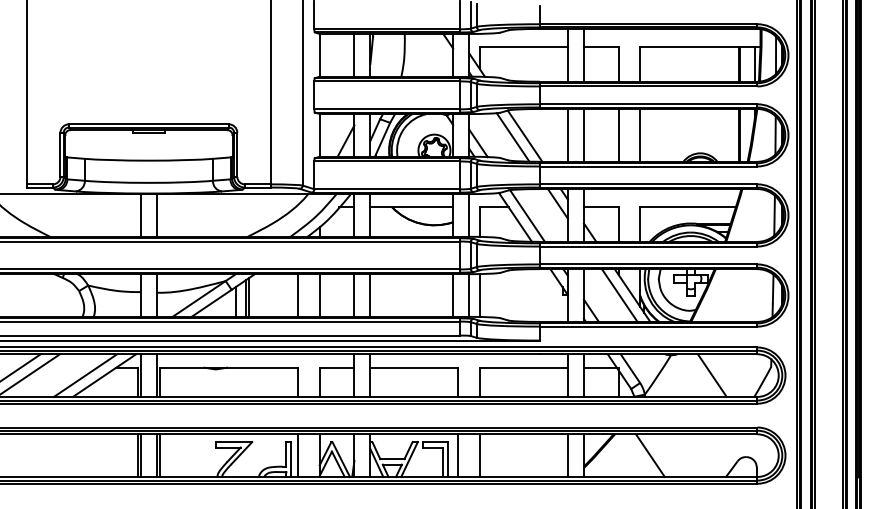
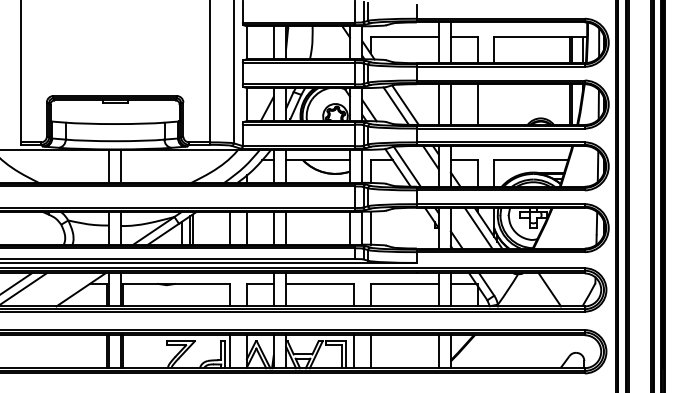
line: (639, 135) -> (493, 104), removed
line: (85, 375) -> (66, 289), removed
line: (650, 455) -> (502, 351), removed

